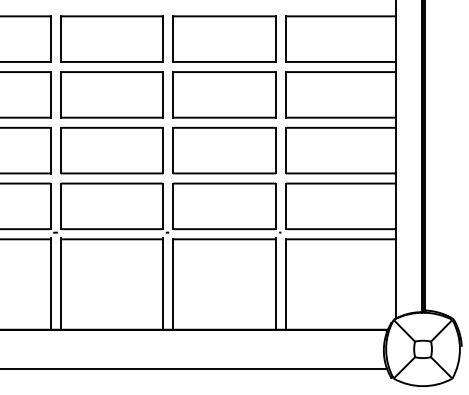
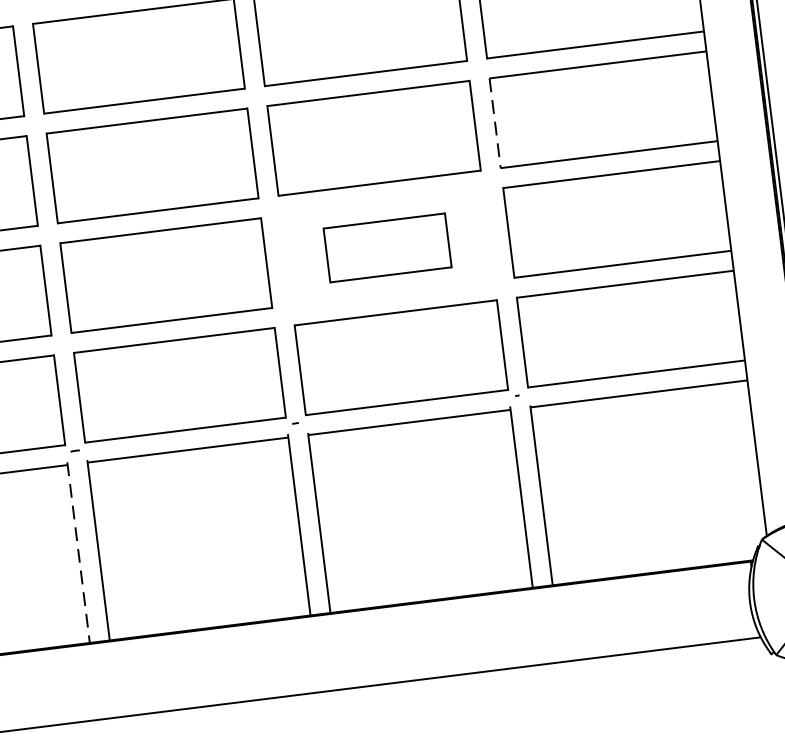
line: (286, 94) -> (495, 122), solid -> dashed
part: (224, 150) -> (387, 247), size x0.6
line: (50, 283) -> (77, 552), solid -> dashed

